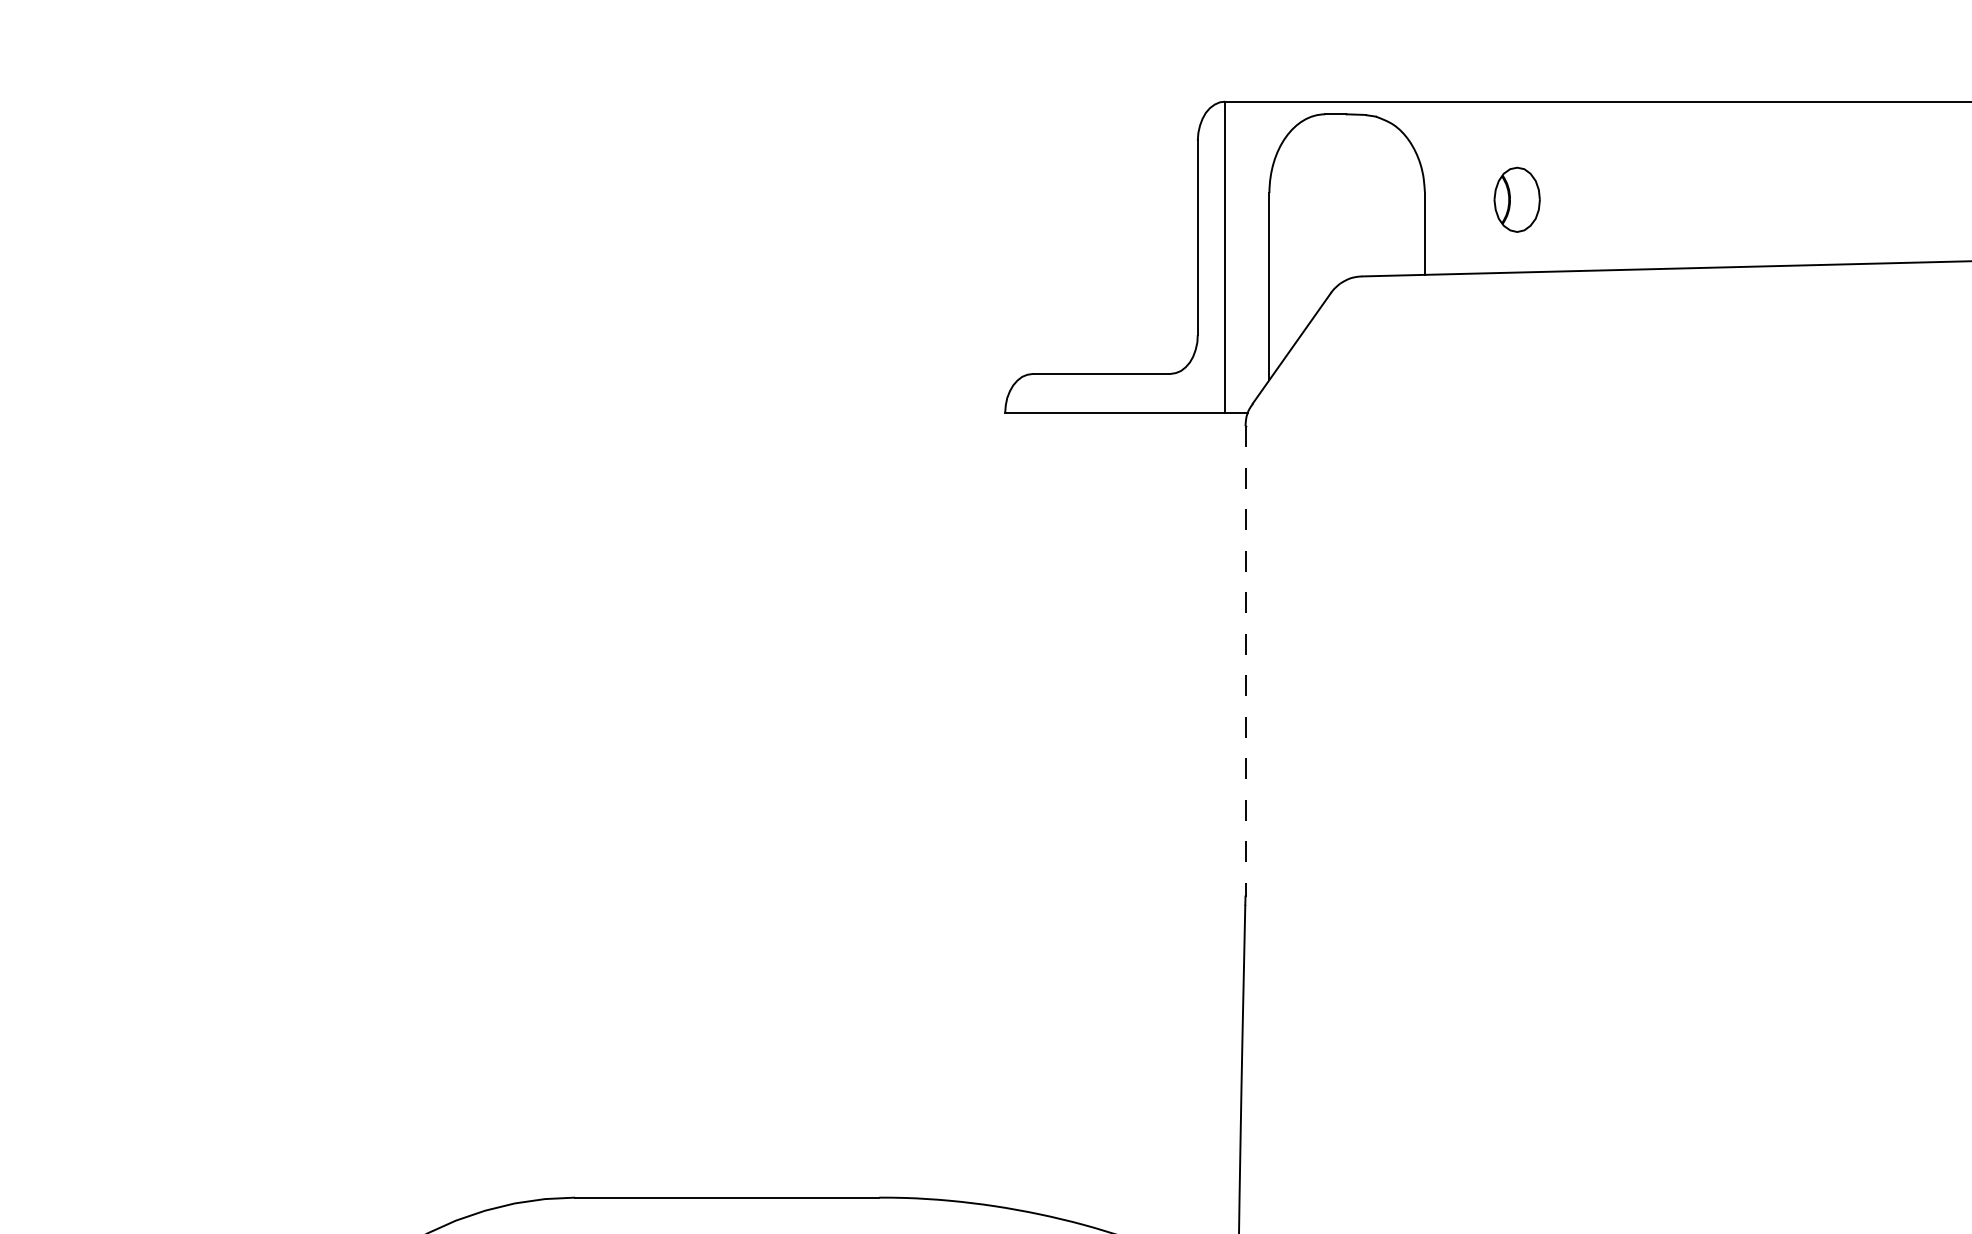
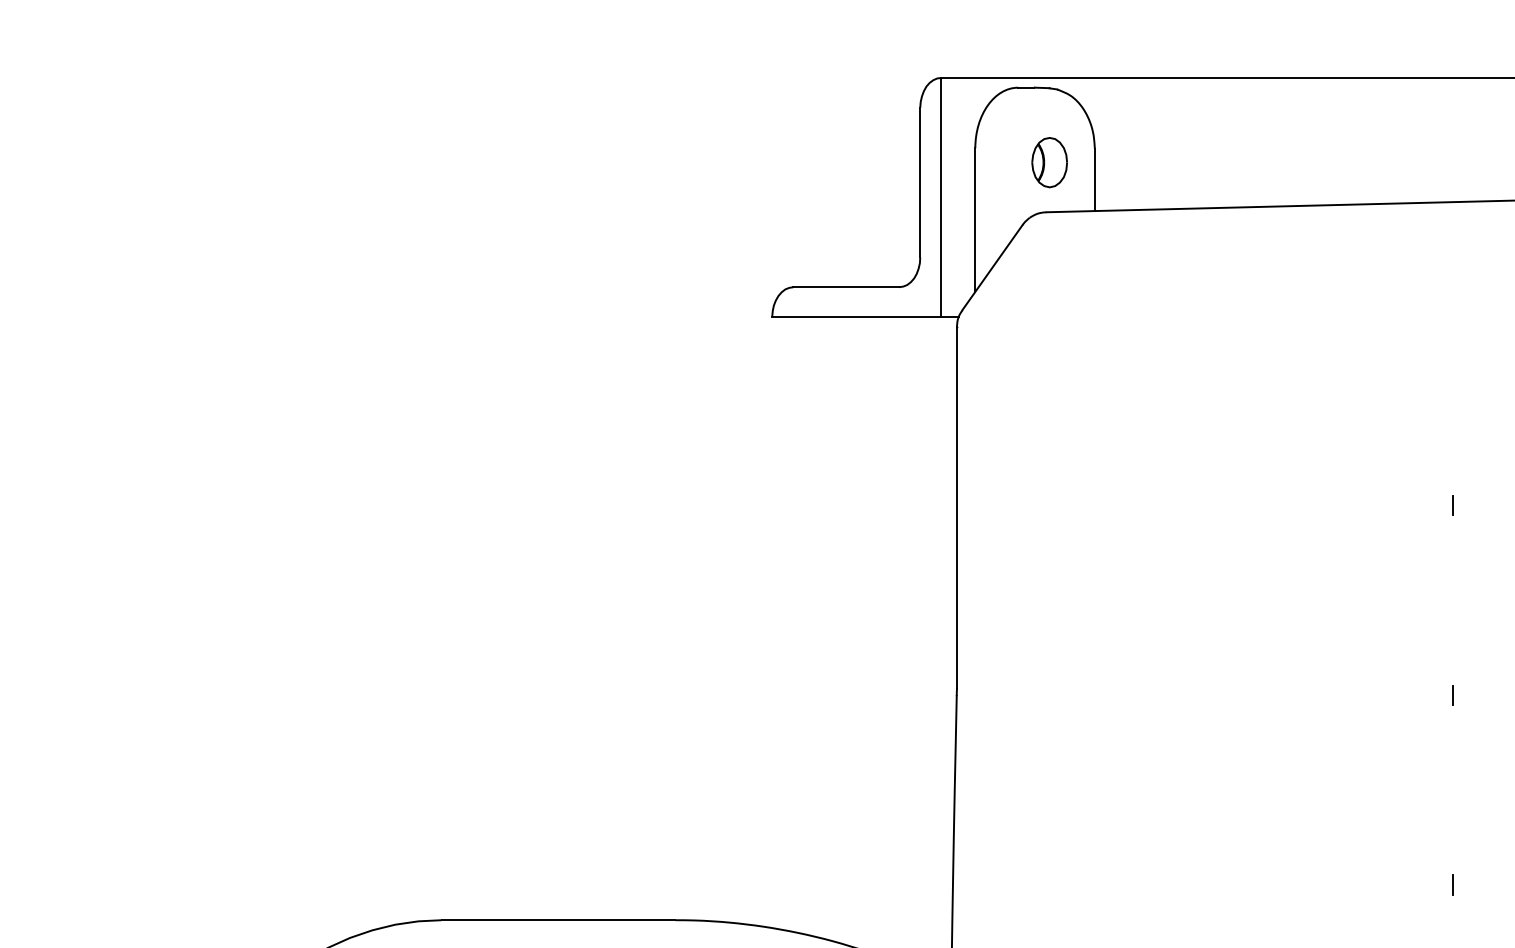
part: (1516, 199) -> (1049, 162), moved
line: (1891, 657) -> (1453, 505), added
line: (1245, 661) -> (956, 508), dashed -> solid
line: (1891, 904) -> (1453, 694), added
line: (1891, 1151) -> (1453, 884), added

